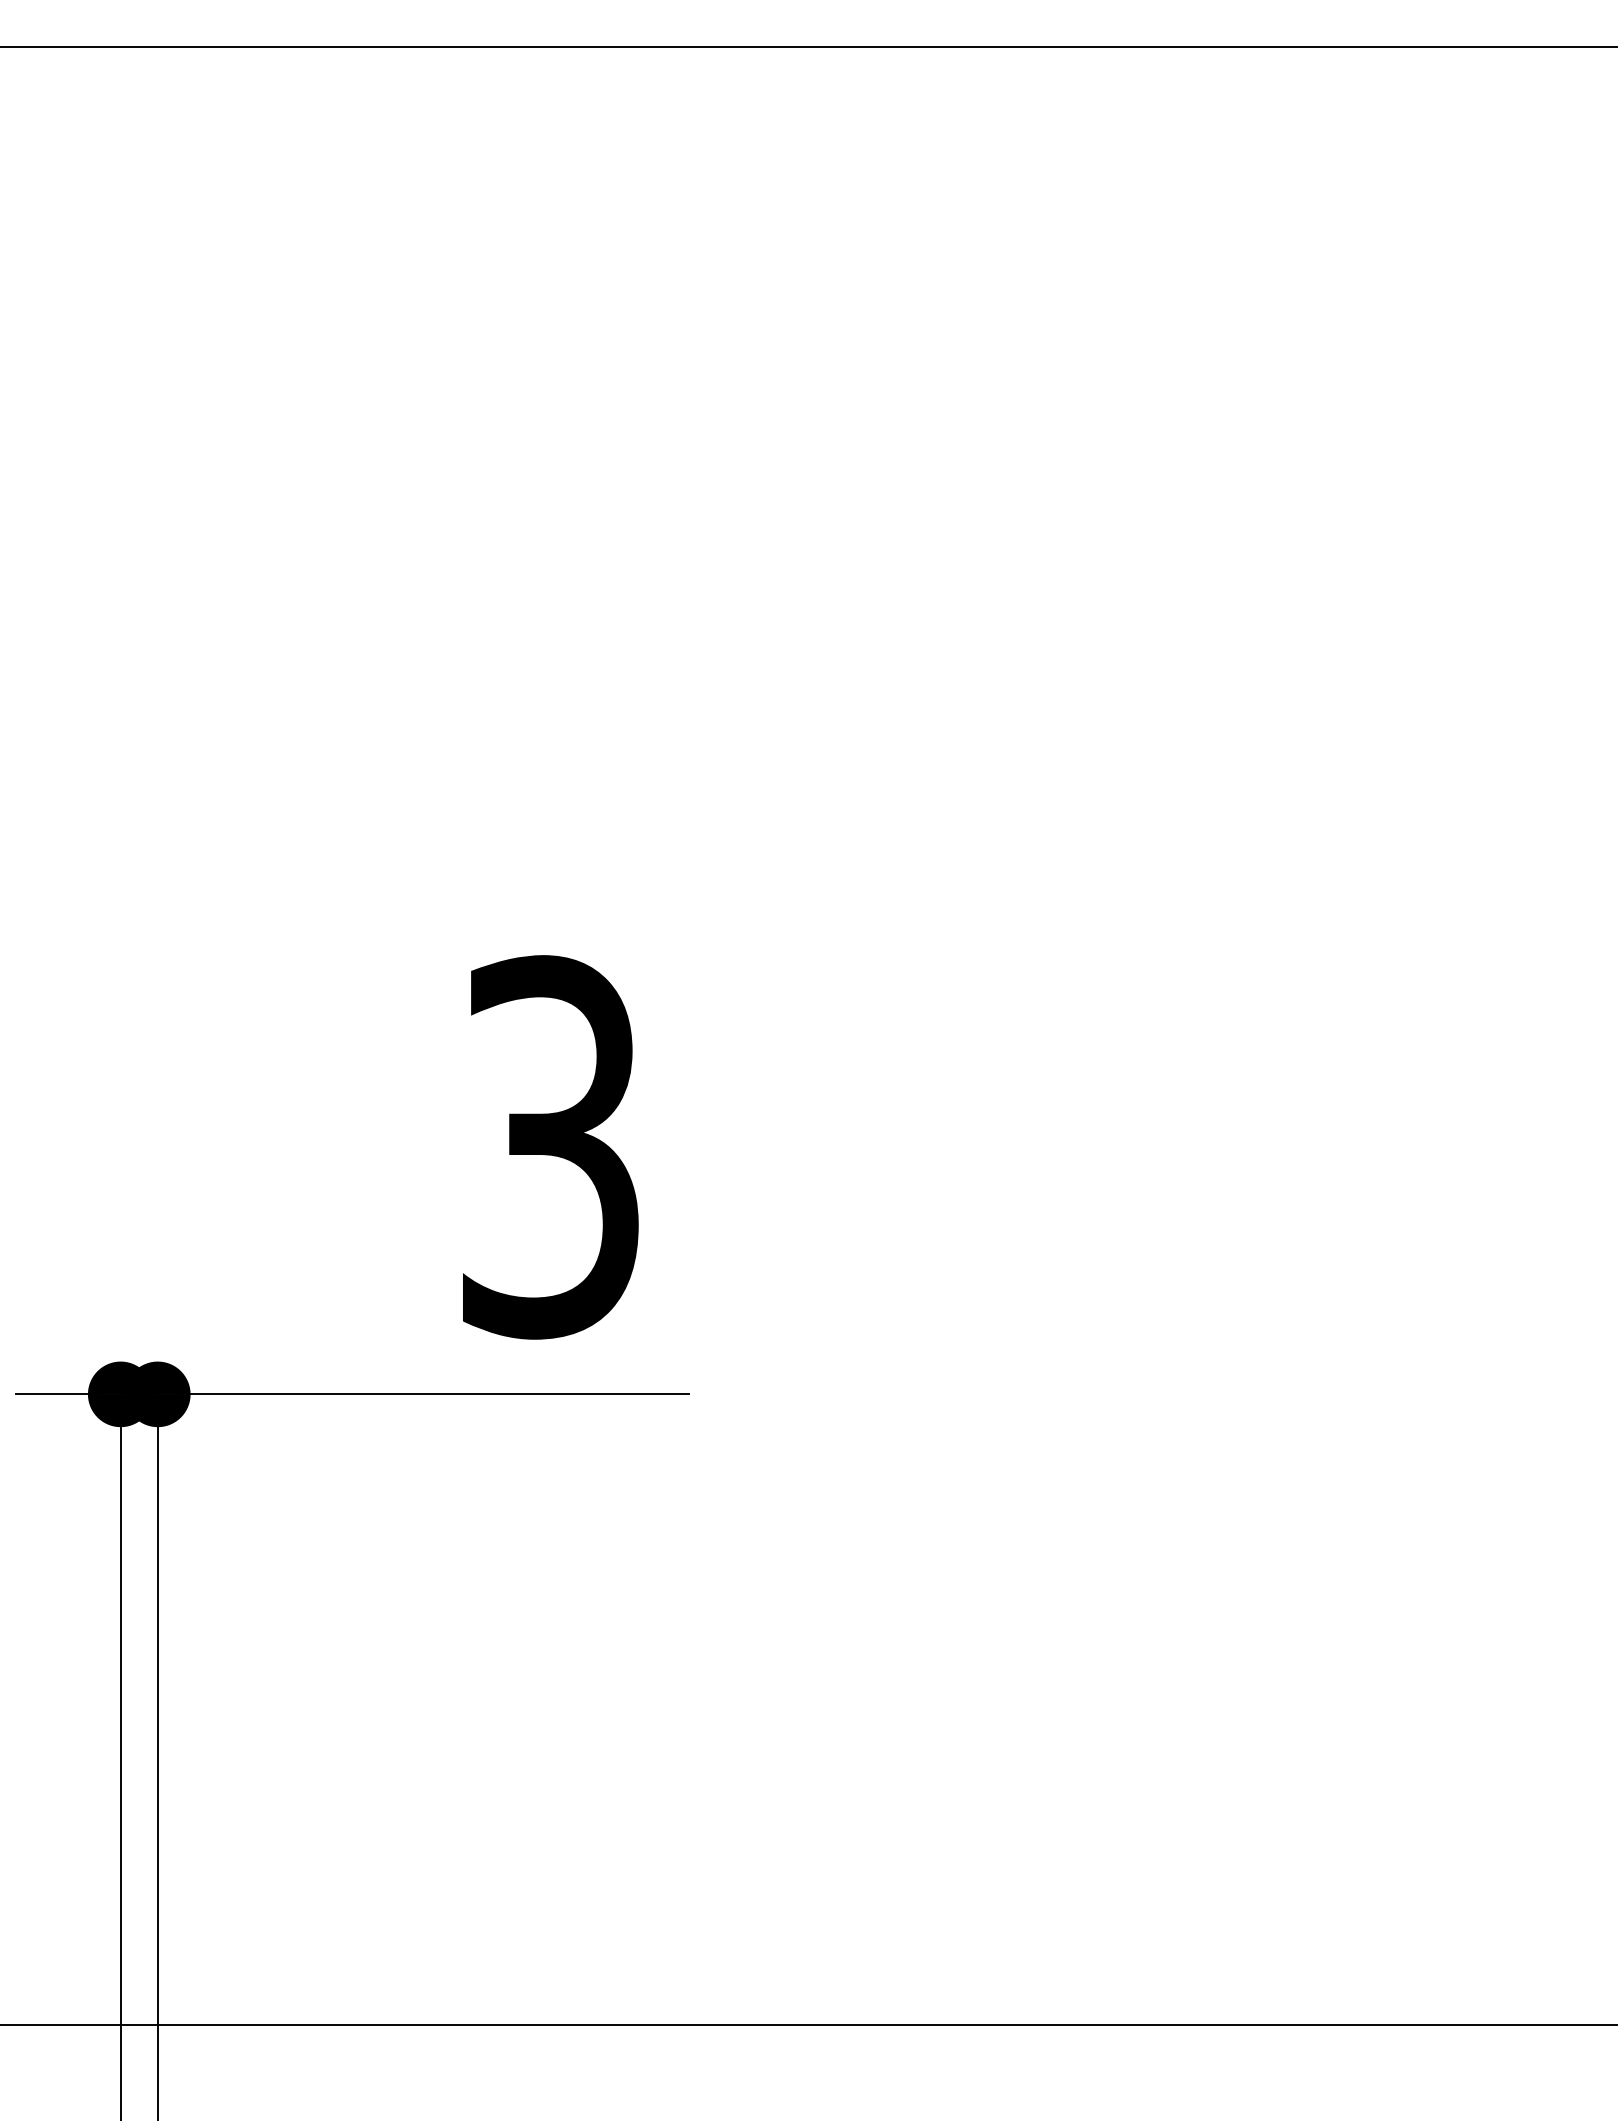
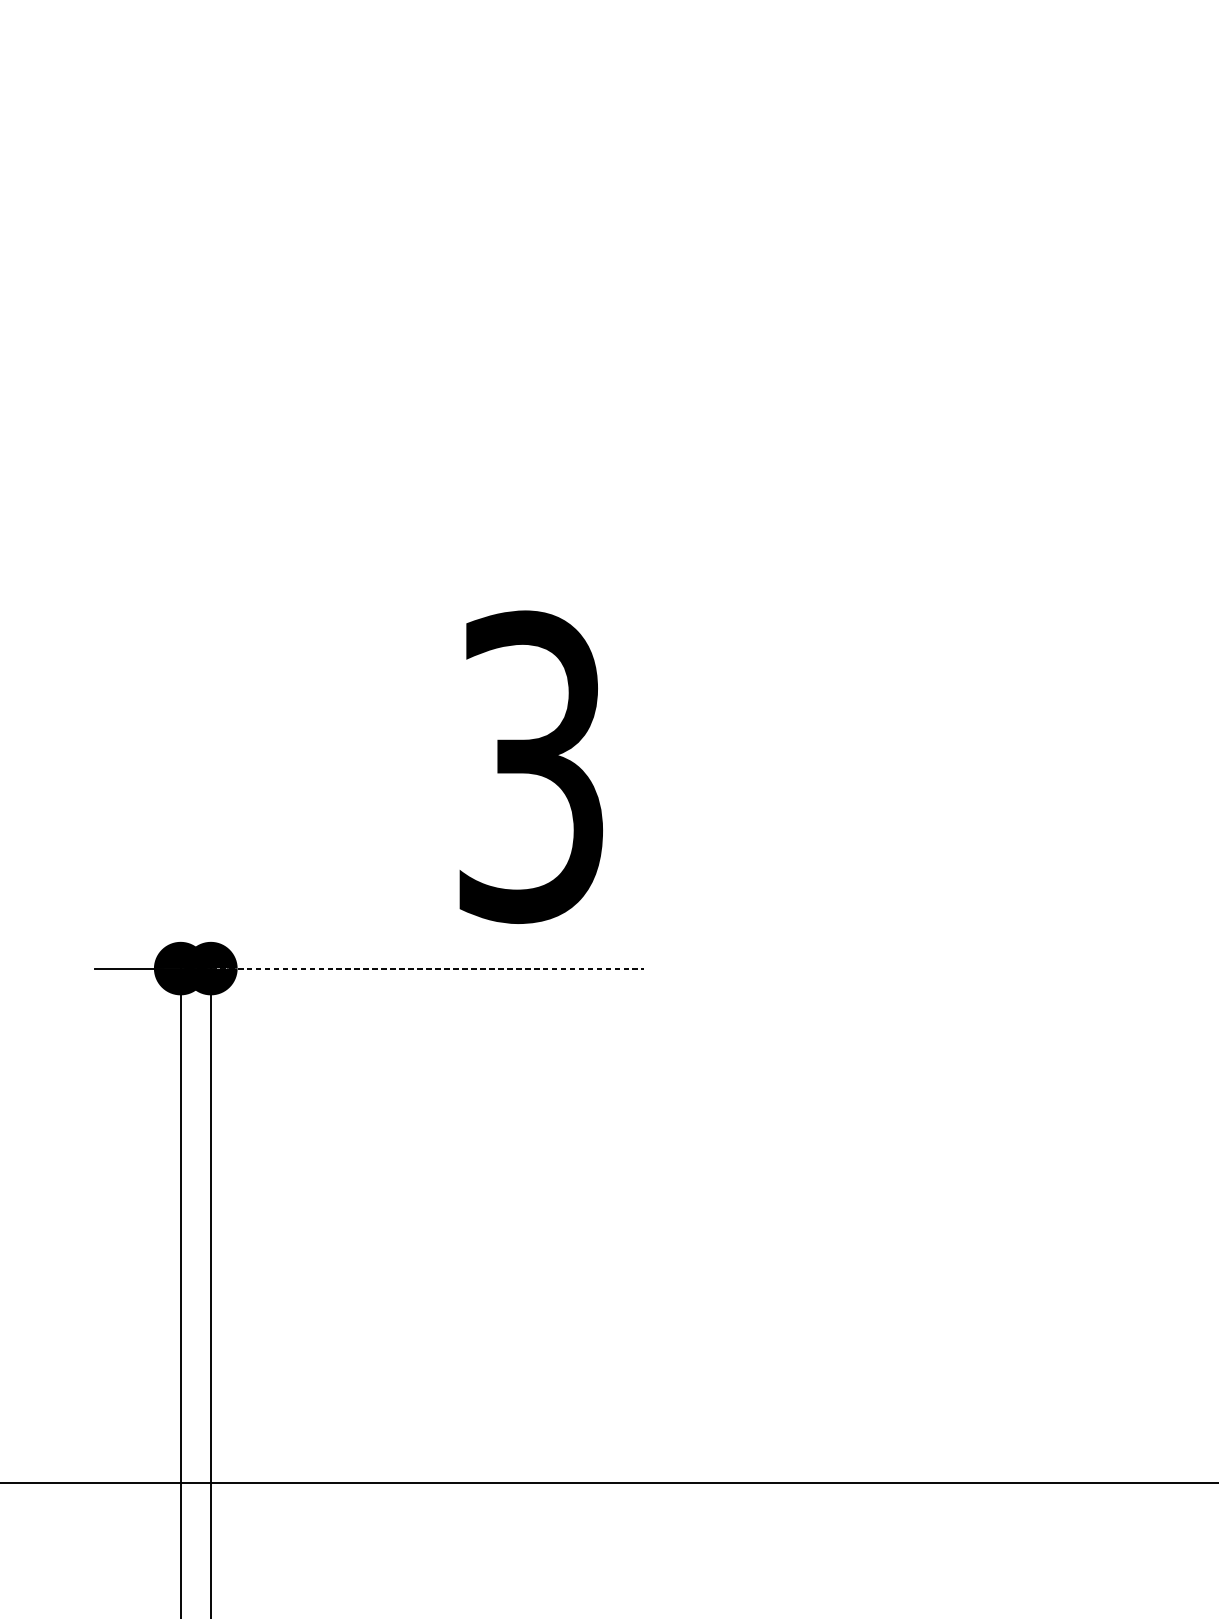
line: (423, 1394) -> (427, 968), solid -> dashed

